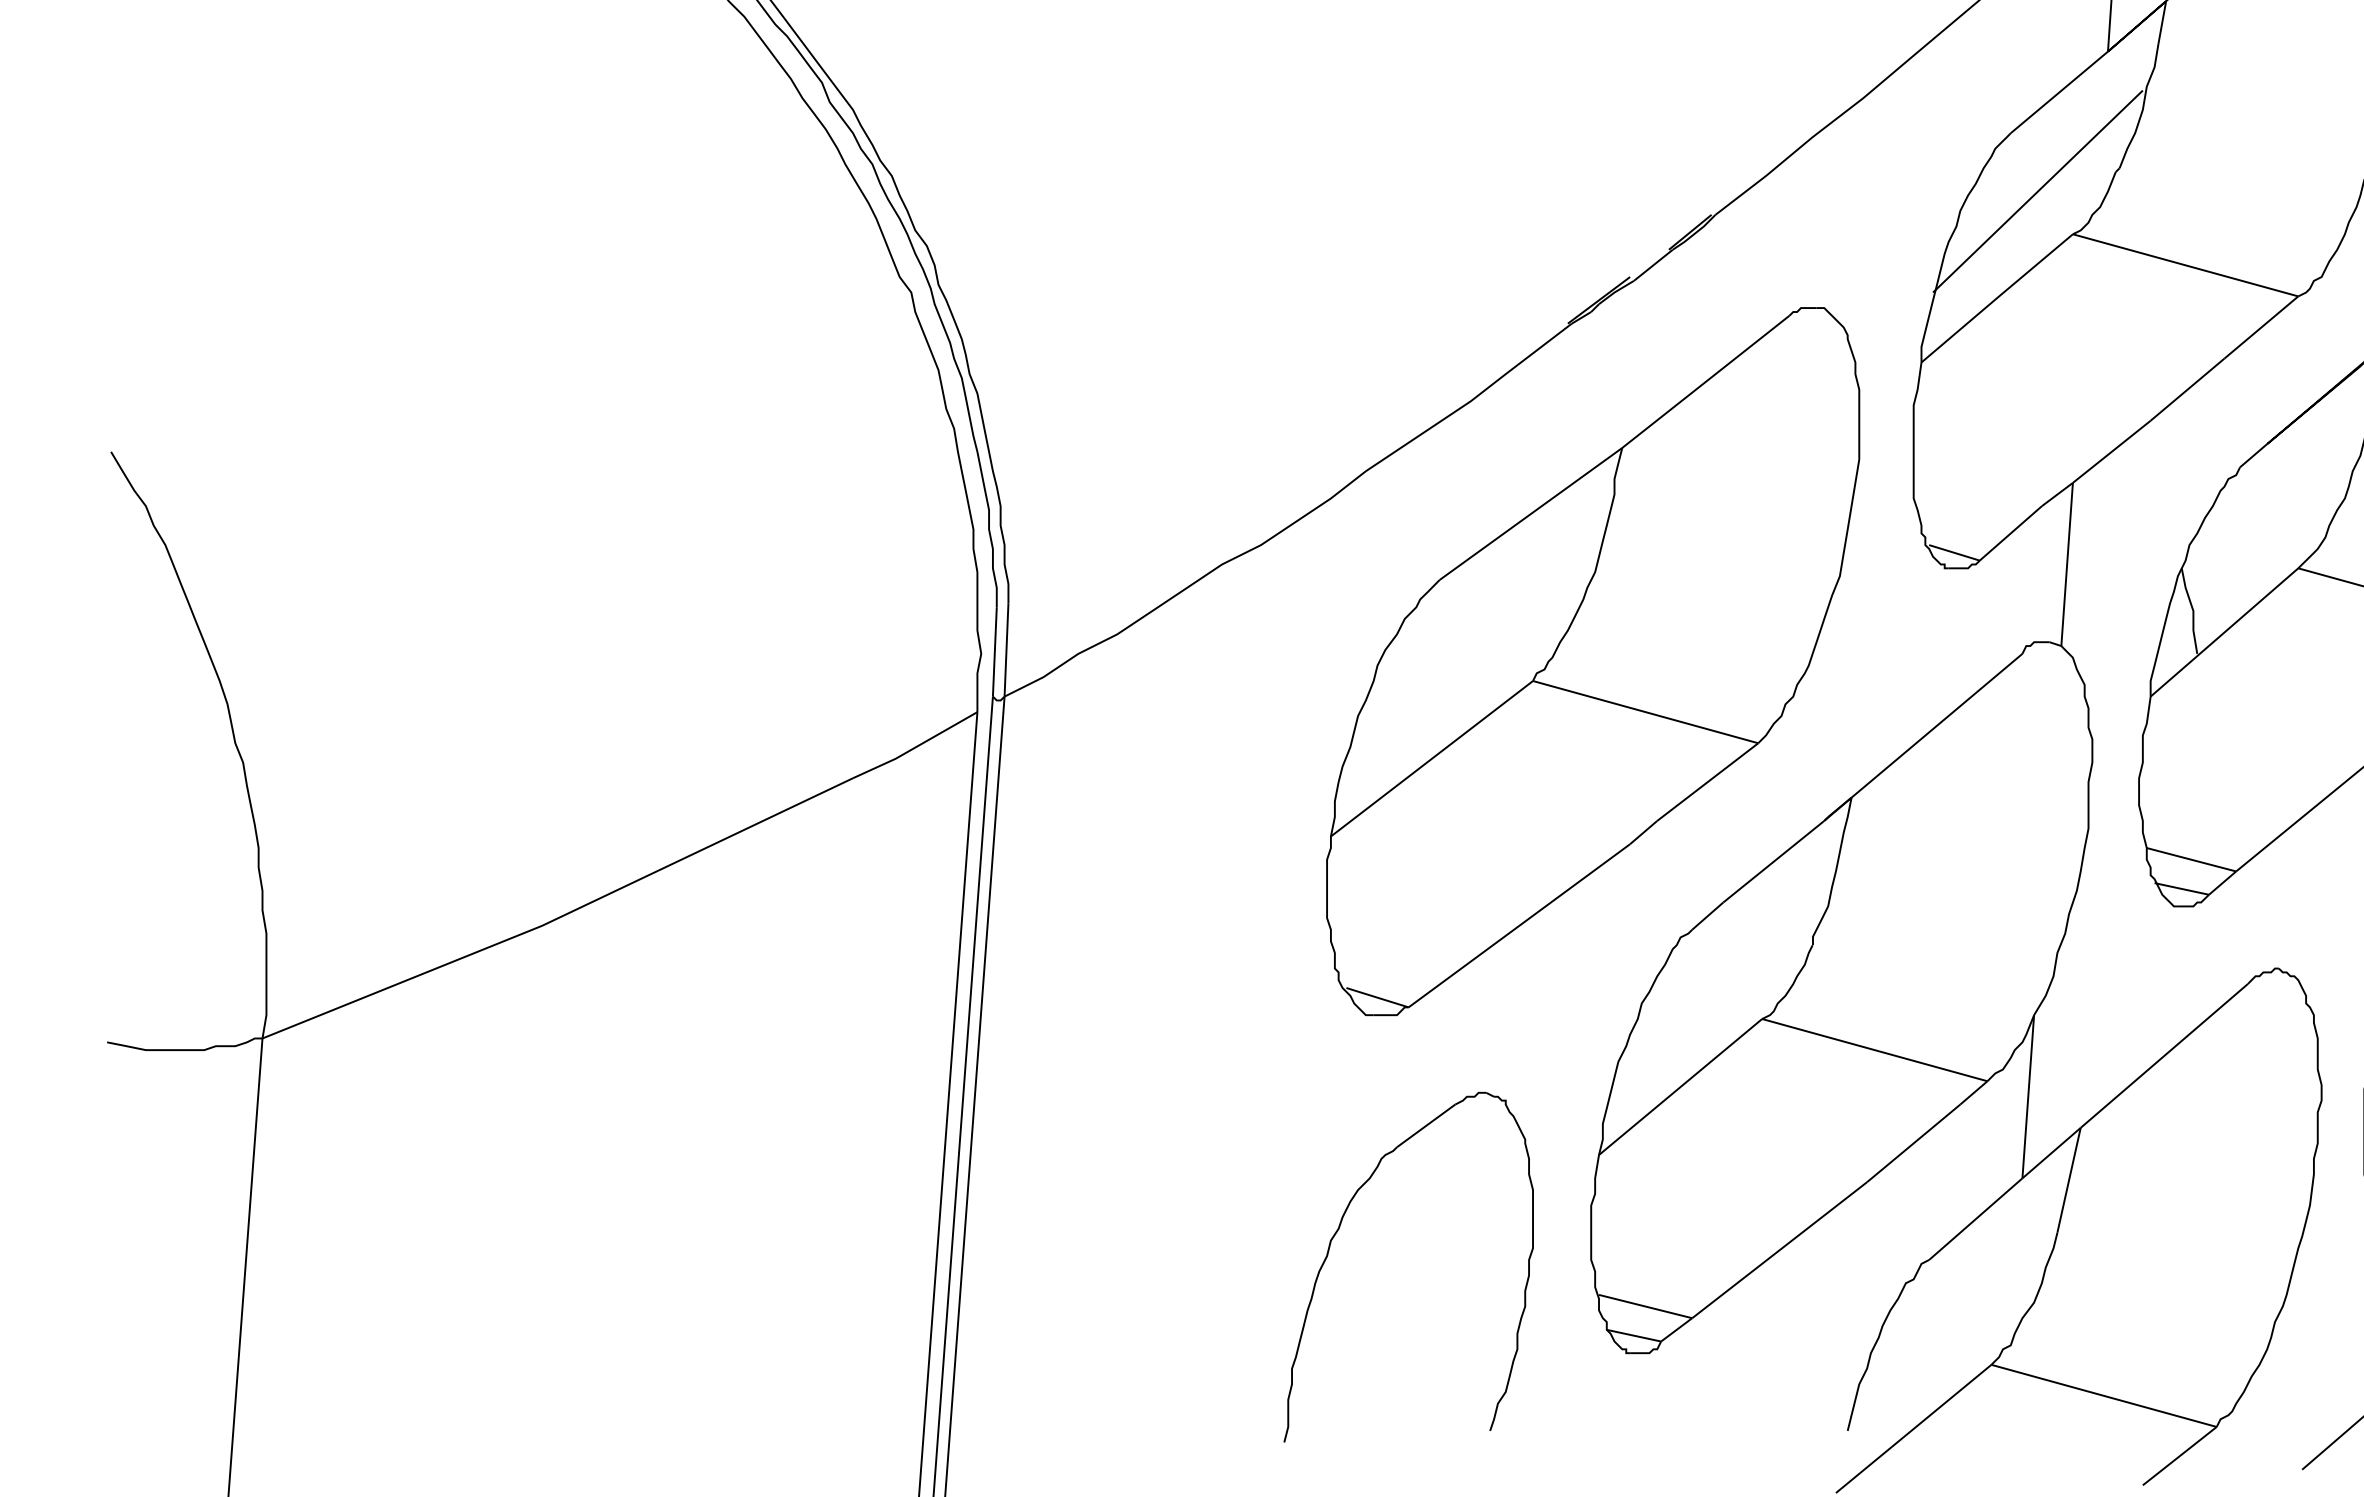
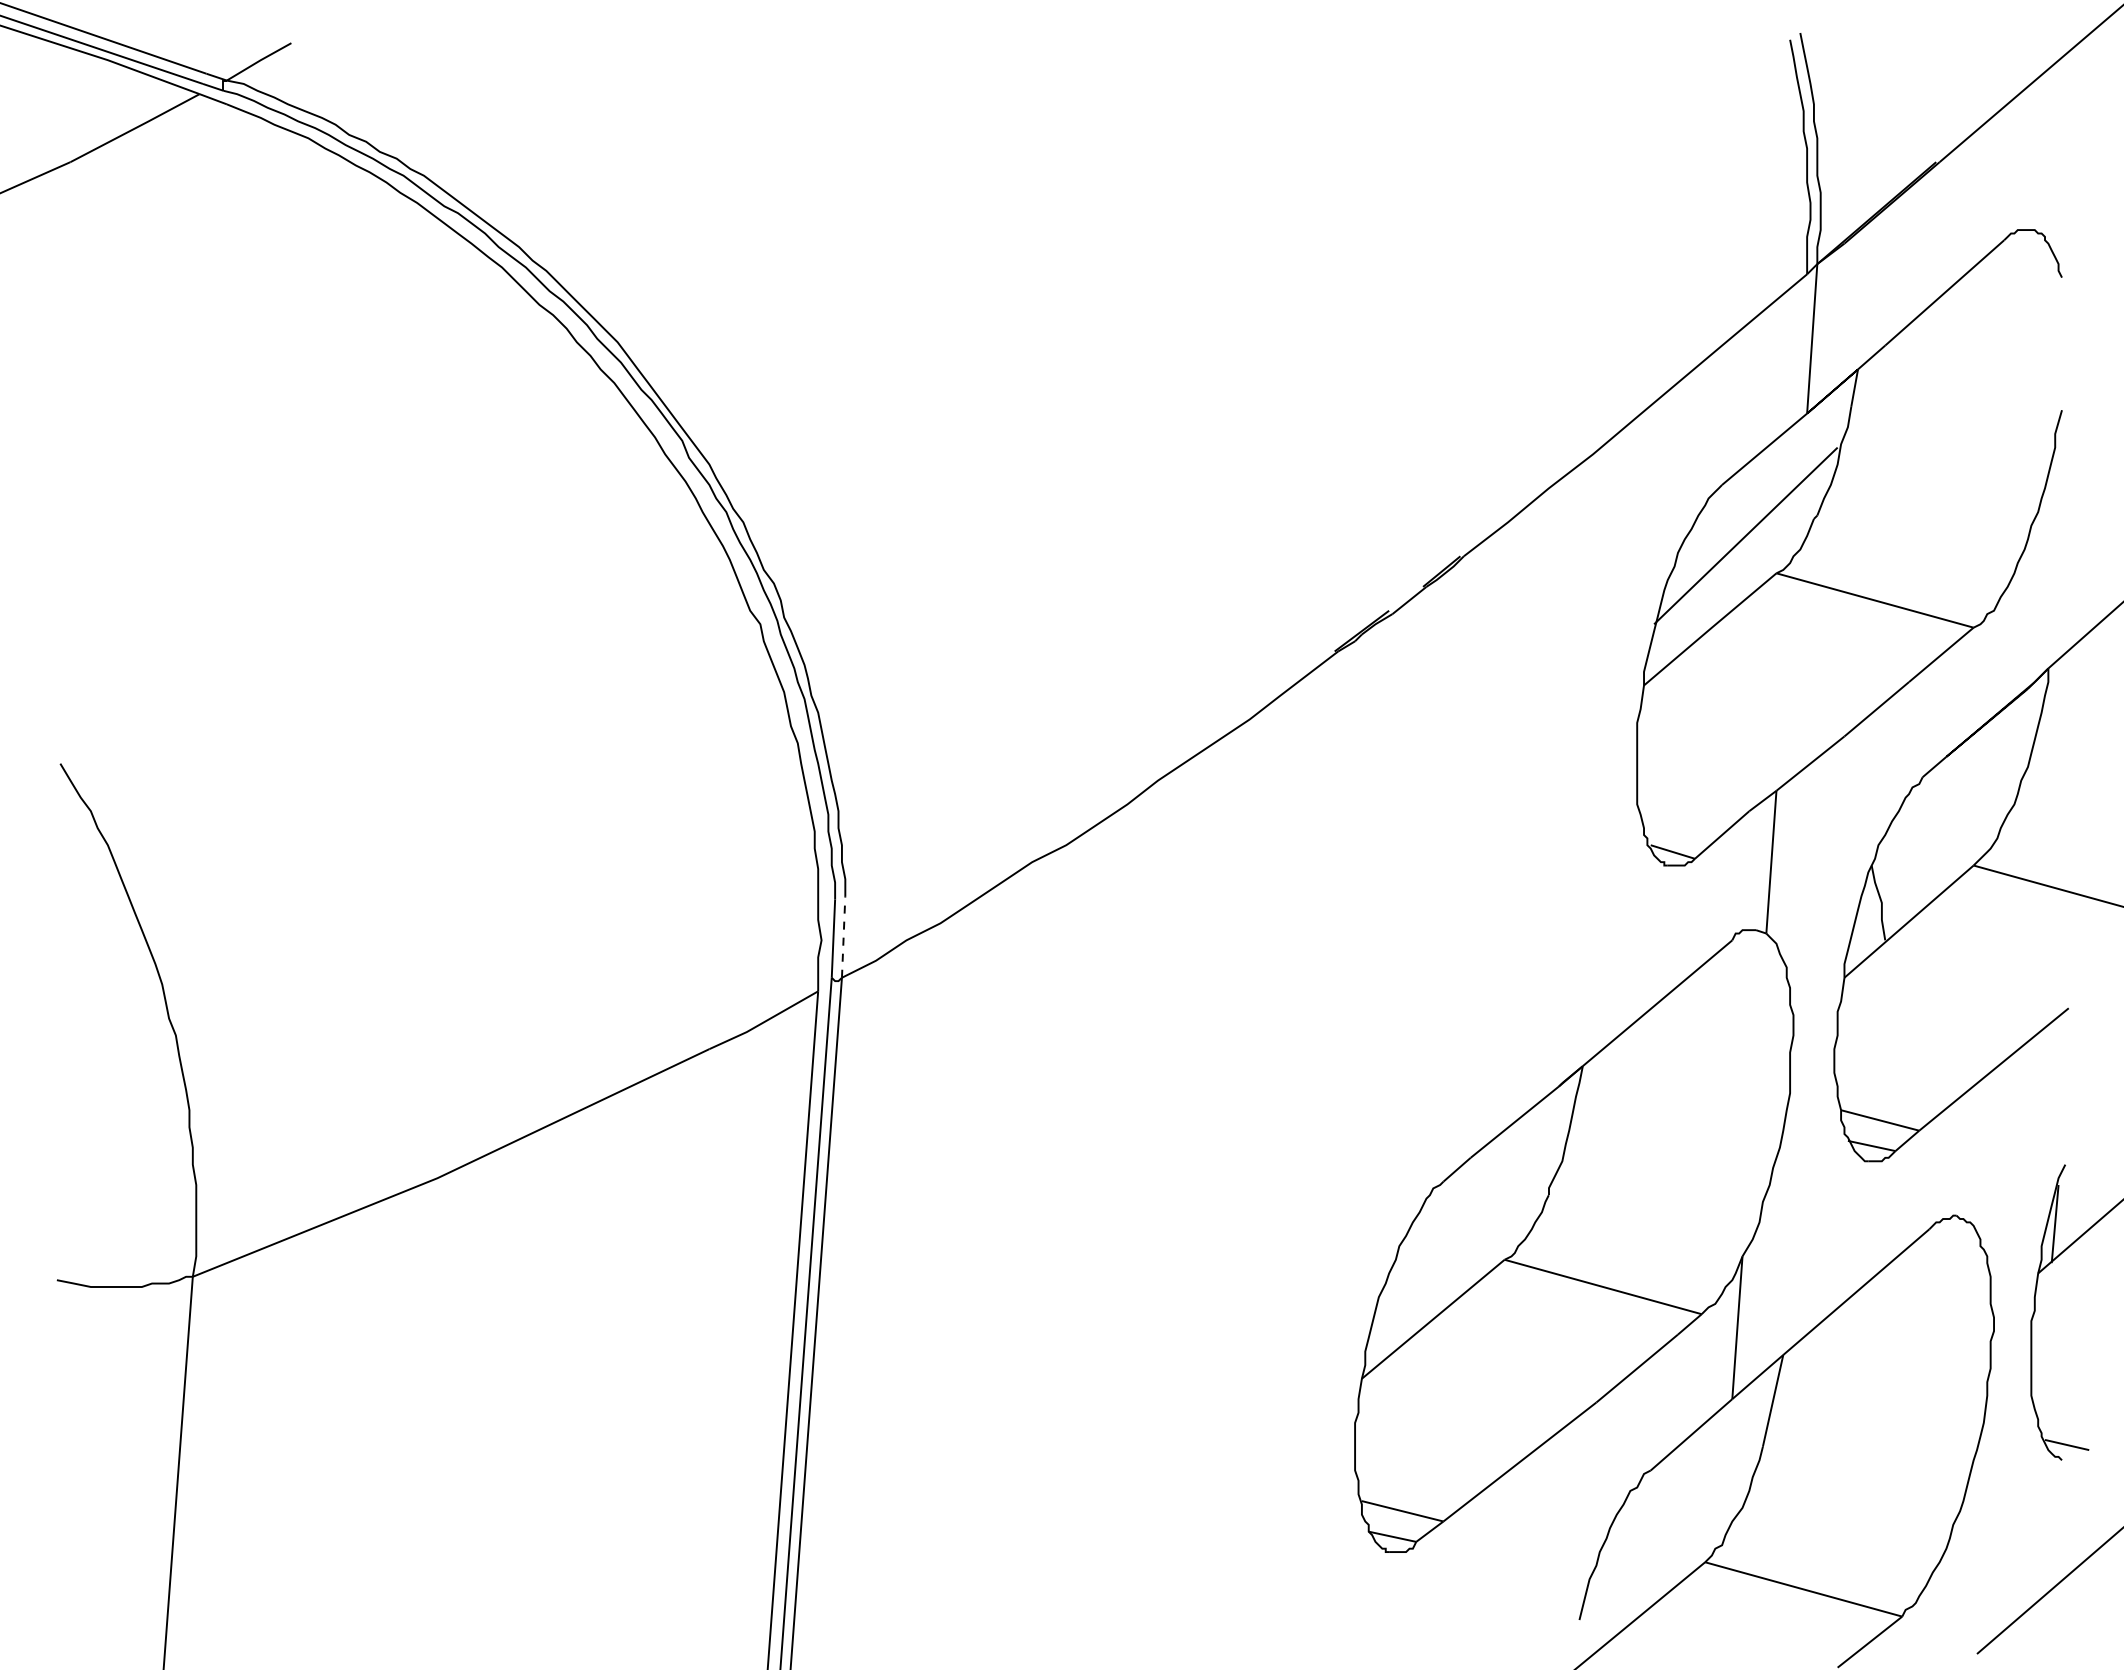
line: (1006, 649) -> (843, 936), solid -> dashed
part: (1592, 662) -> (1356, 947), removed
part: (1340, 1229) -> (1135, 1443), removed

